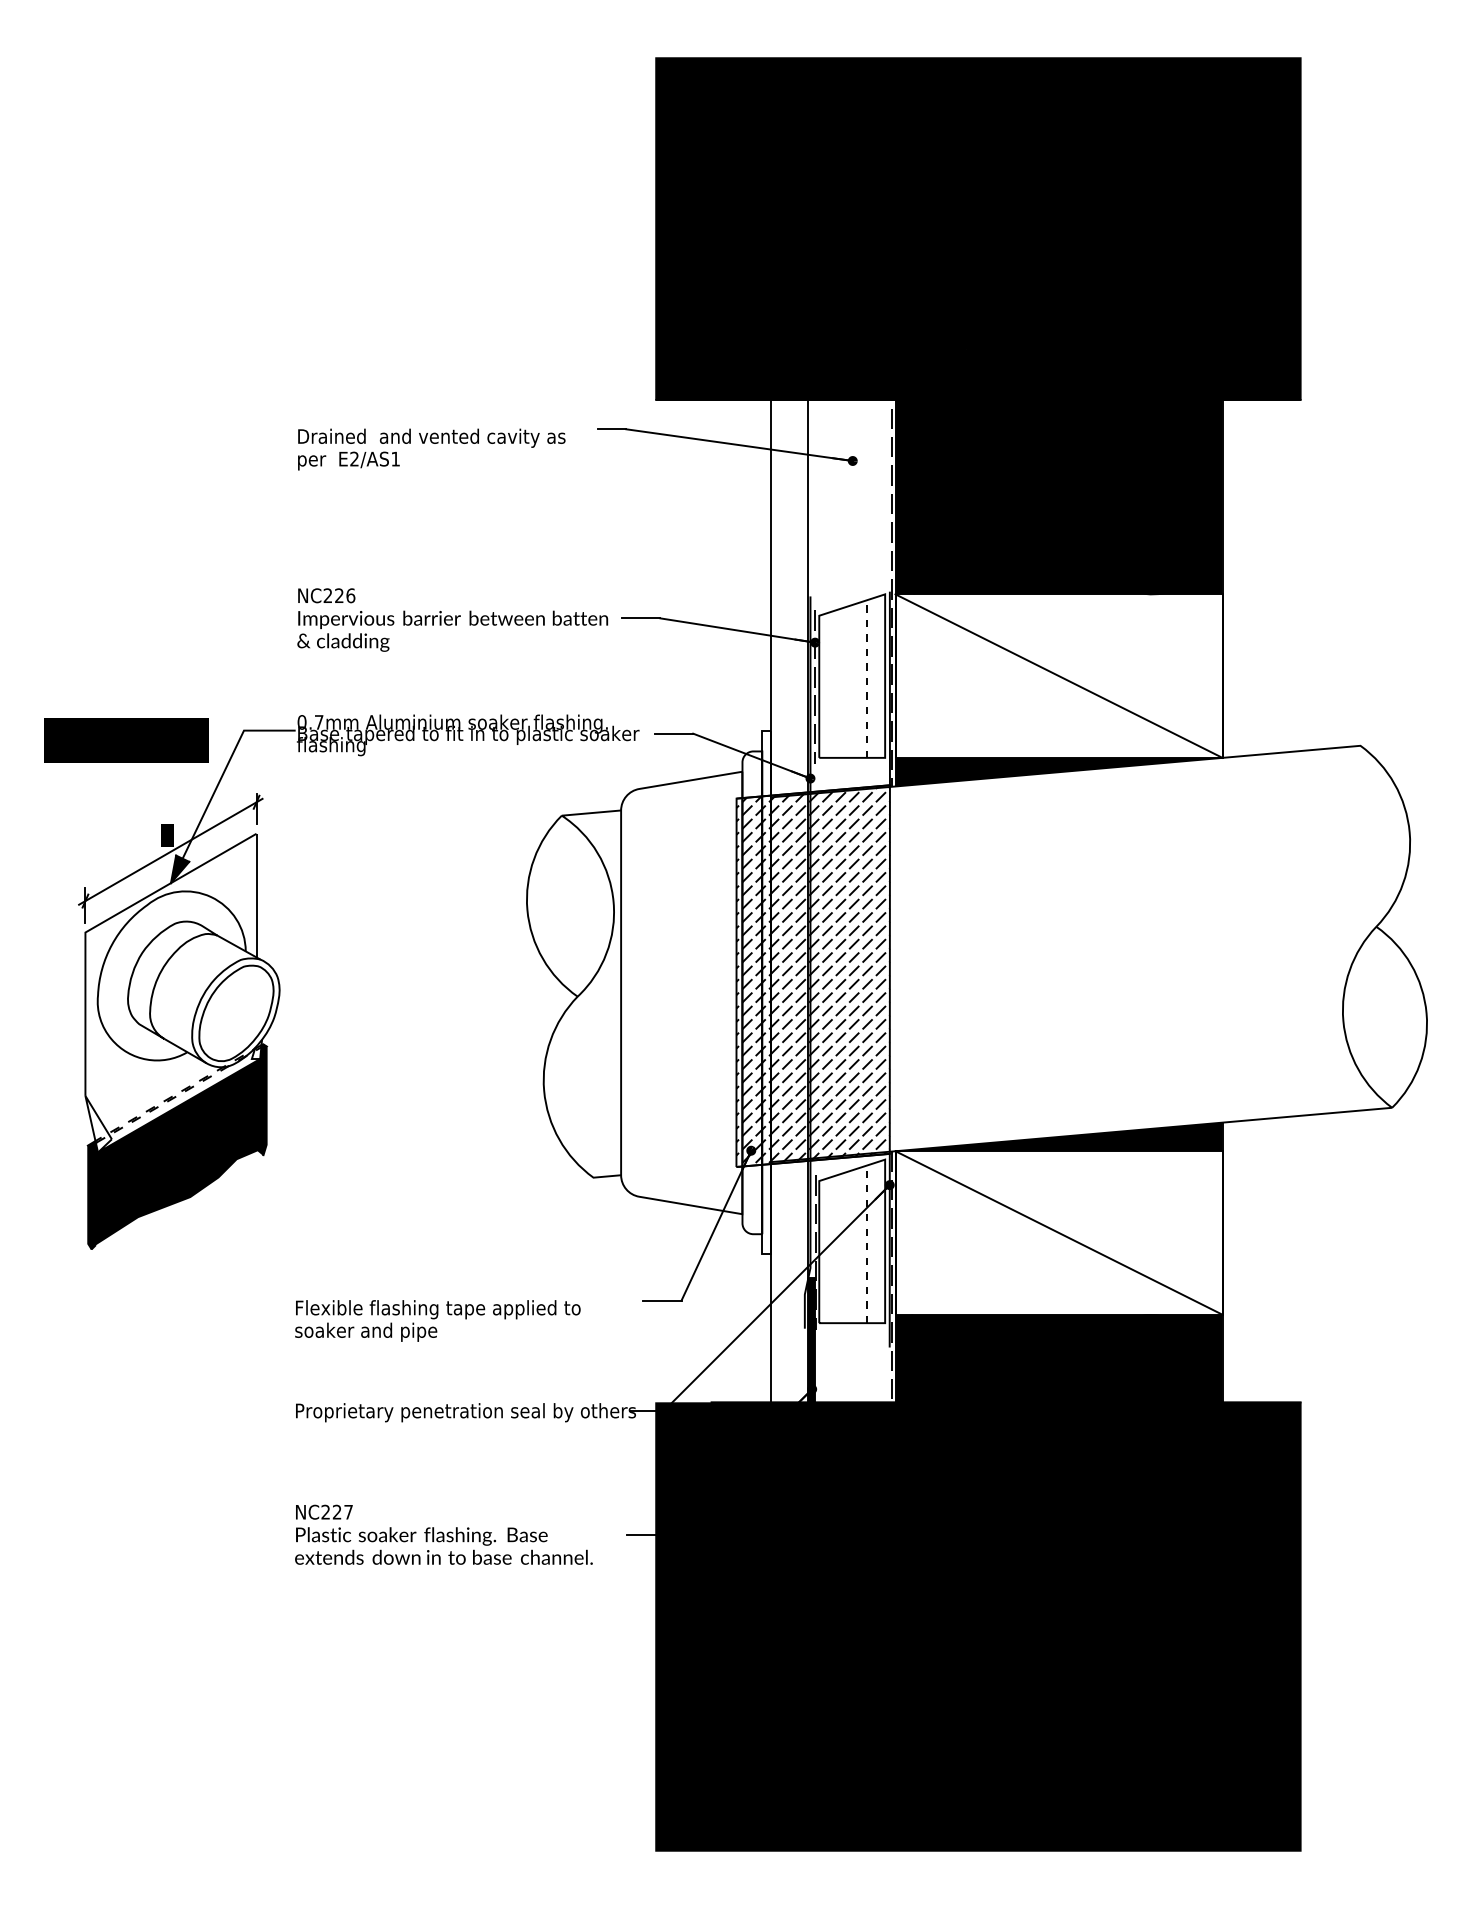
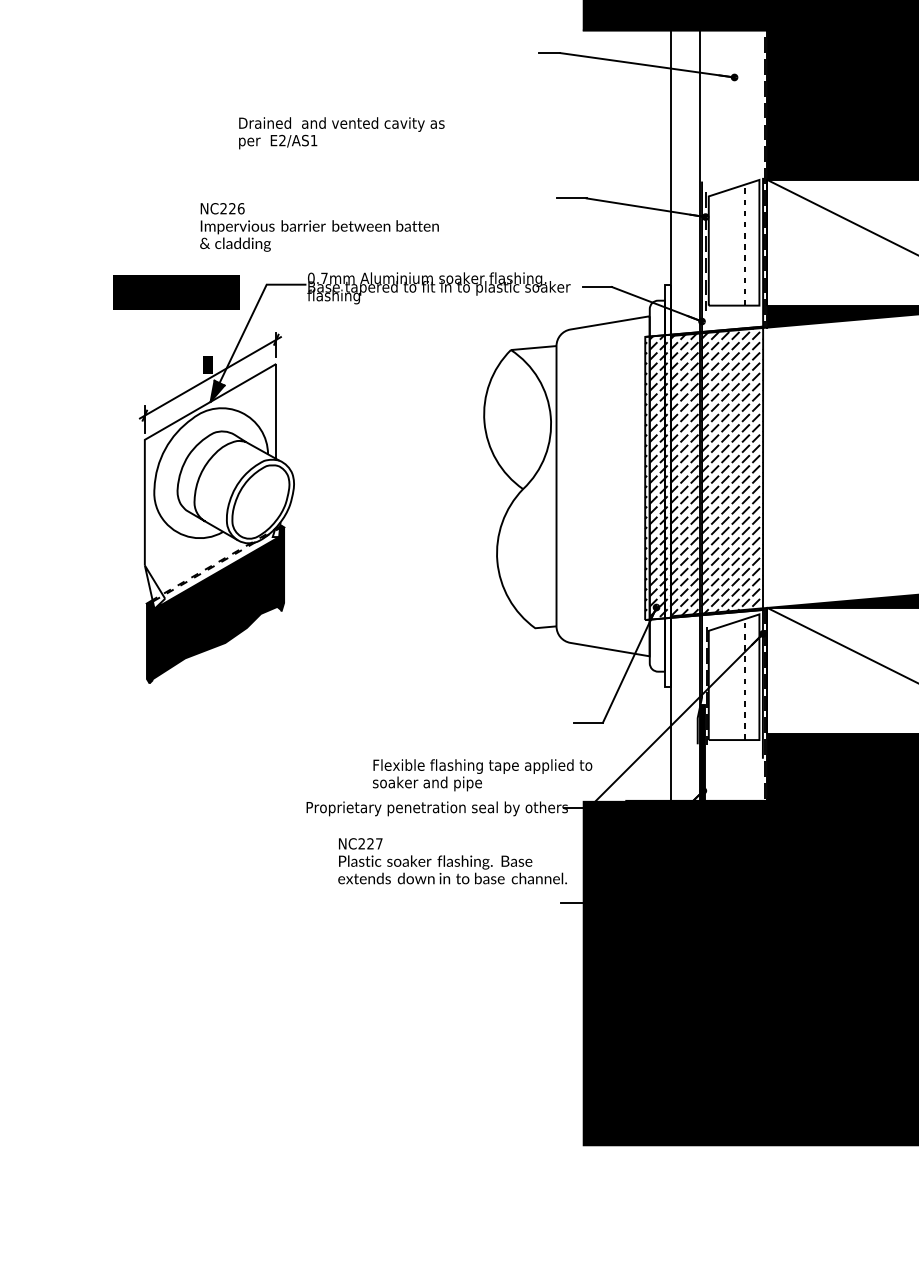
text: (431, 449) -> (341, 133), moved
text: (452, 619) -> (319, 226), moved
text: (437, 1320) -> (482, 774), moved
text: (443, 1534) -> (452, 860), moved

